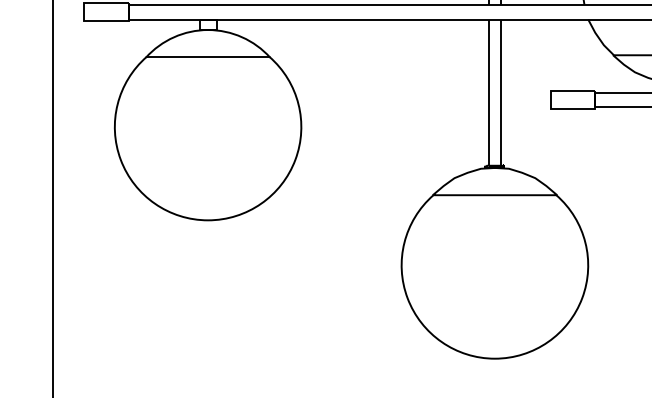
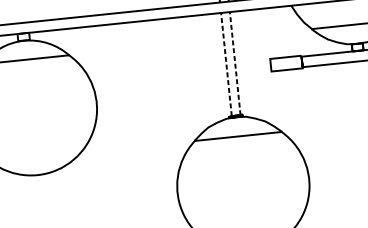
line: (488, 92) -> (226, 64), solid -> dashed
line: (501, 92) -> (235, 63), solid -> dashed

